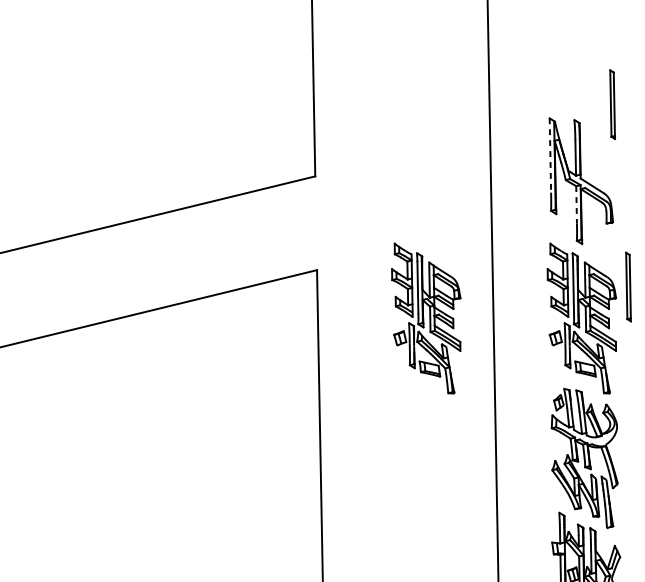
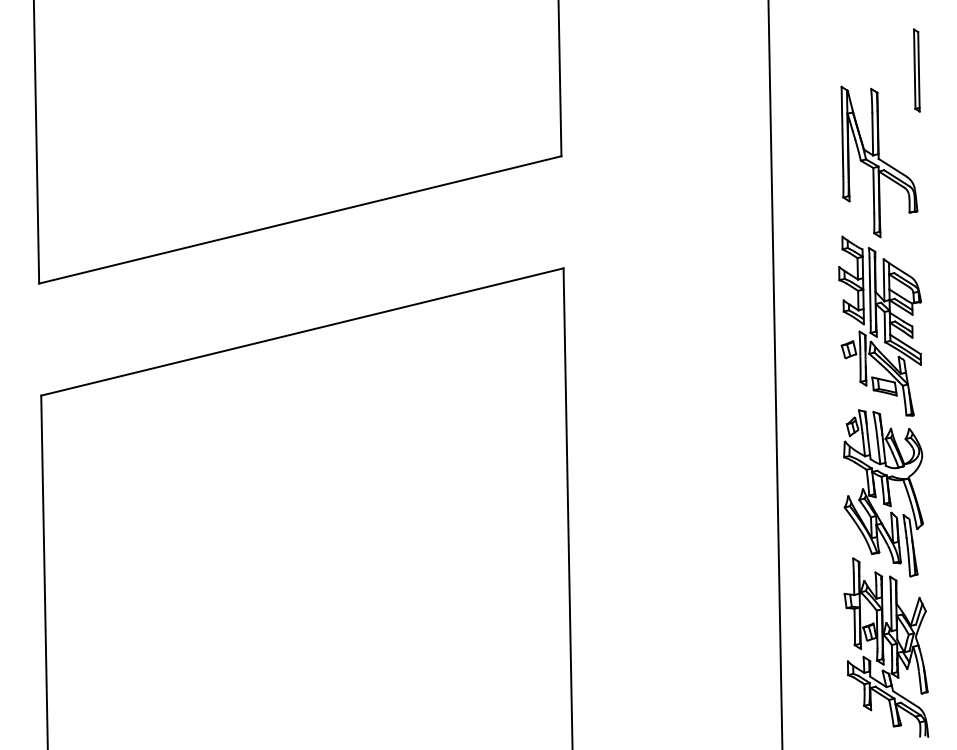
line: (550, 155) -> (842, 131), dashed -> solid
line: (576, 205) -> (873, 190), dashed -> solid
part: (628, 287) -> (935, 288), removed
part: (425, 317) -> (693, 325), removed

